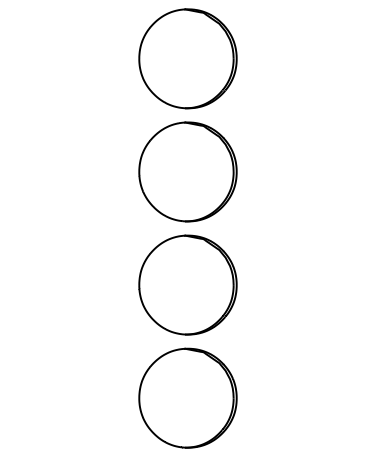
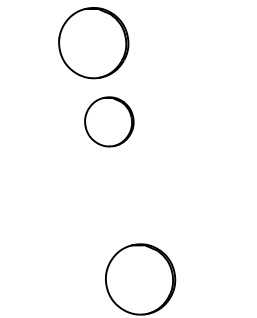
part: (187, 171) -> (108, 121), size x0.7
part: (187, 284) -> (124, 200), removed

